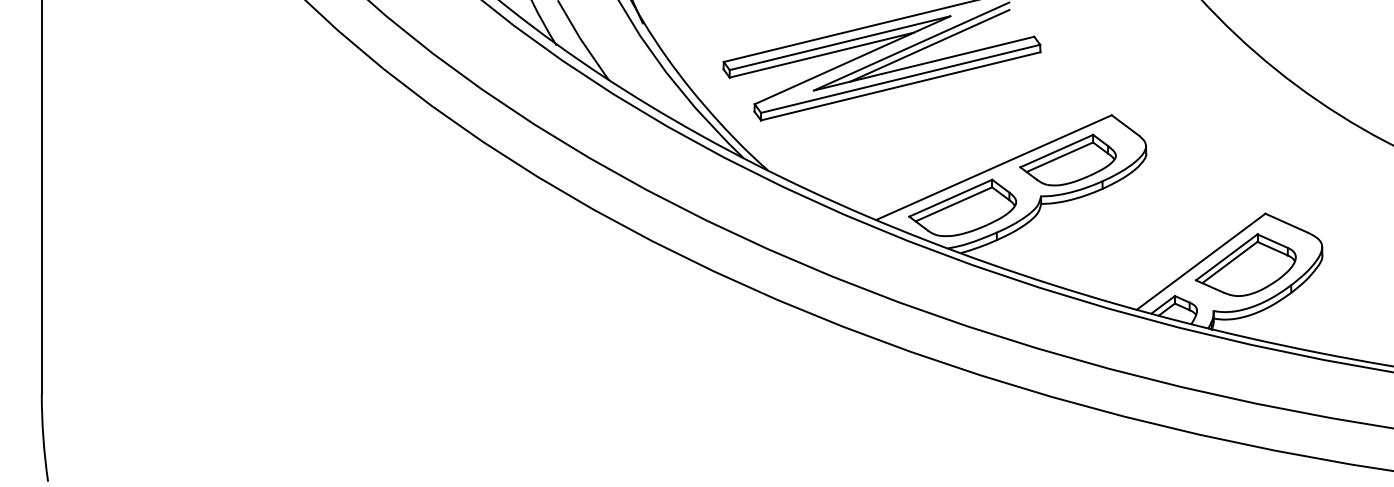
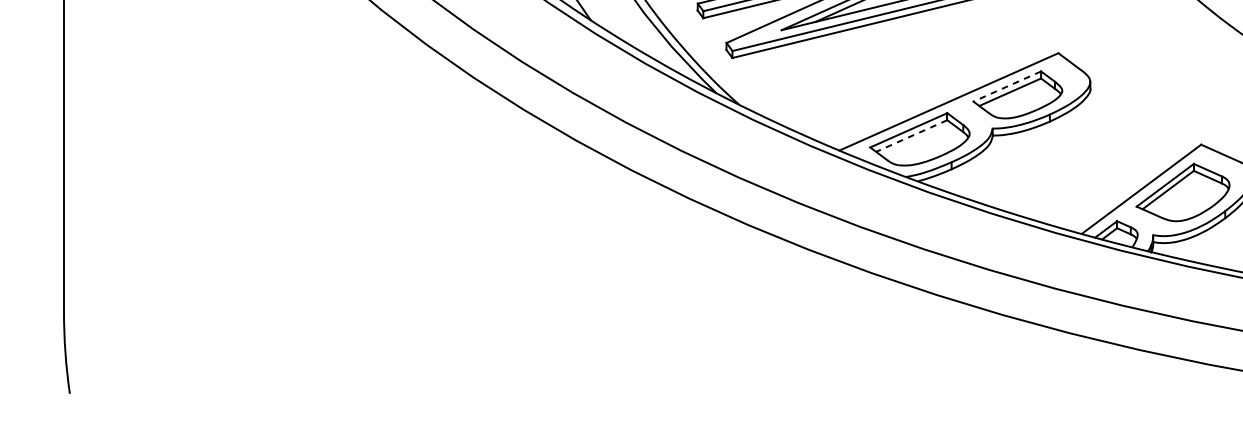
line: (1056, 151) -> (1007, 86), solid -> dashed
line: (953, 204) -> (911, 136), solid -> dashed

